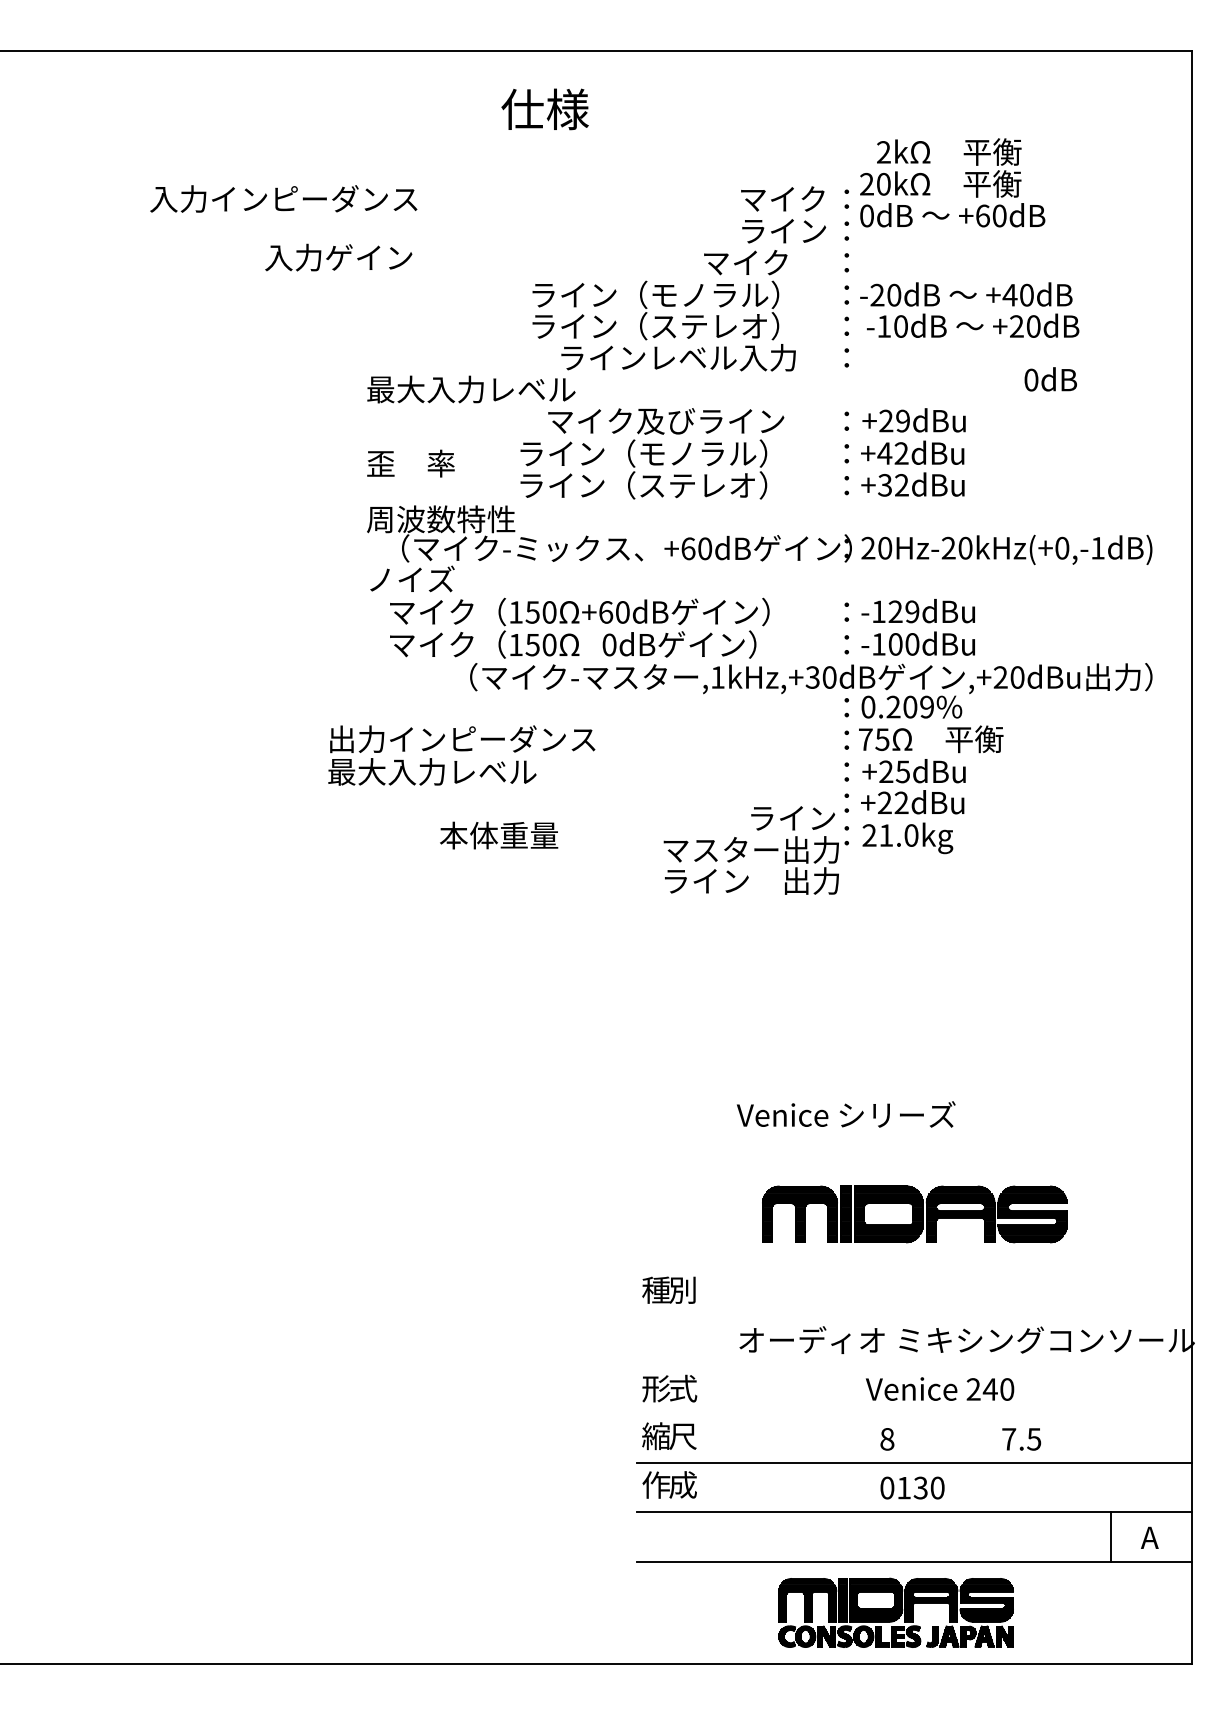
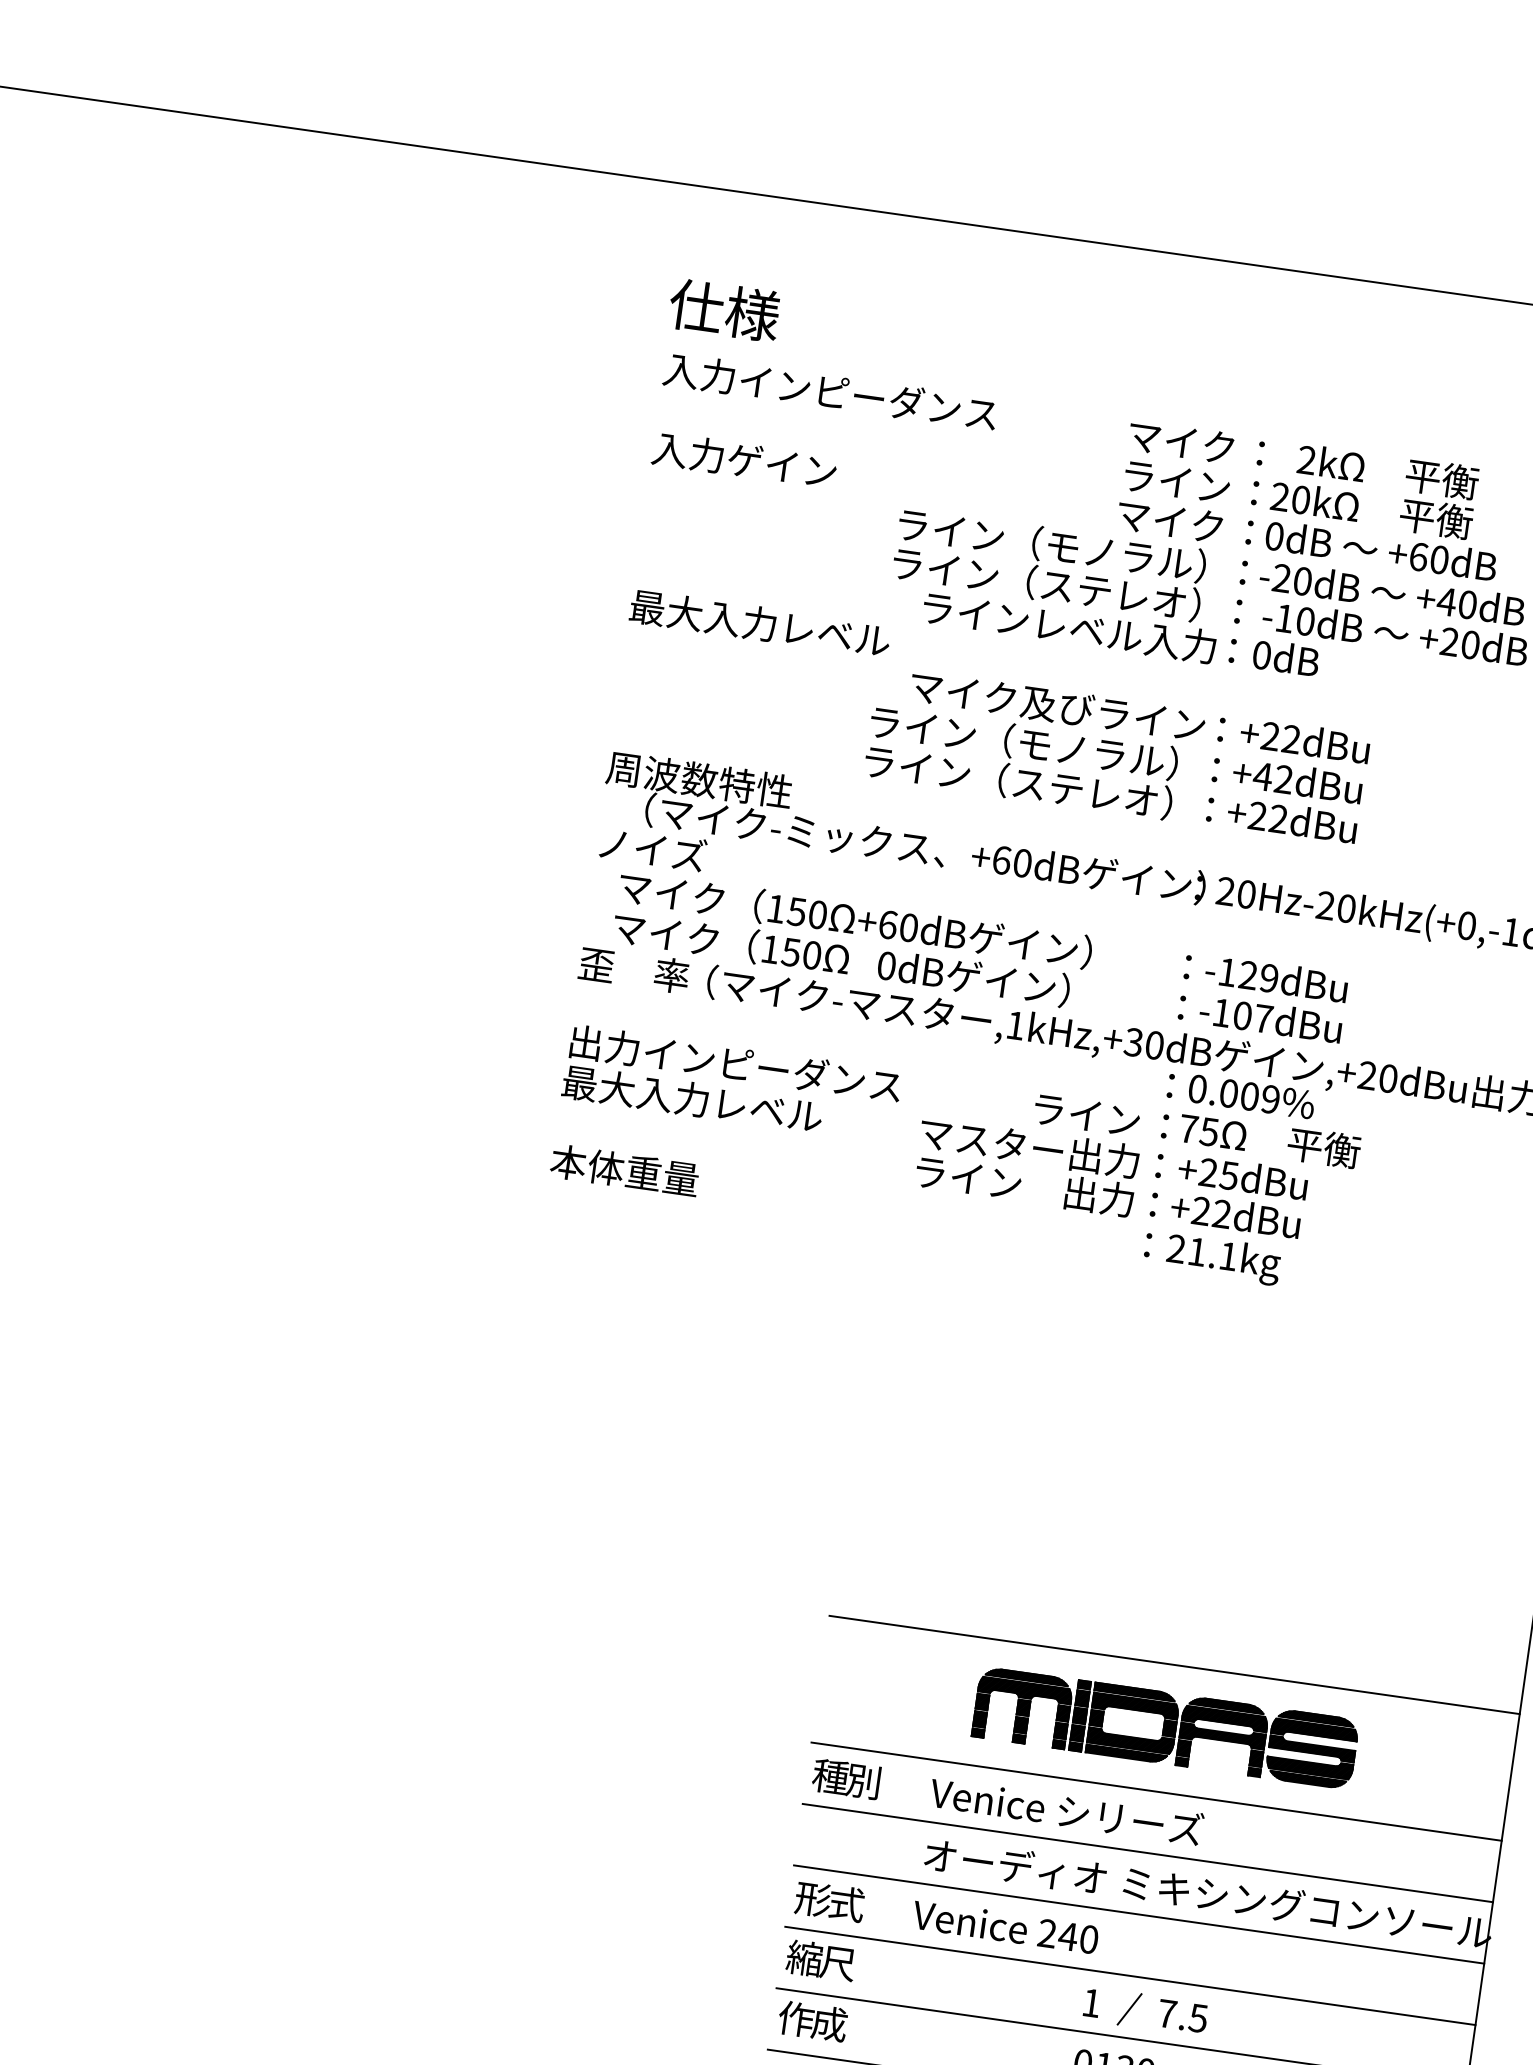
text: (544, 109) -> (723, 310), moved
text: (952, 182) -> (1386, 509), moved
text: (283, 198) -> (830, 391), moved
text: (338, 257) -> (744, 460), moved
text: (663, 310) -> (1059, 566), moved
text: (1050, 379) -> (1285, 657), moved
text: (902, 421) -> (1290, 739), +29dBu -> +22dBu
text: (652, 453) -> (1035, 744), moved
text: (410, 463) -> (633, 969), moved
text: (885, 485) -> (1258, 816), +32dBu -> +22dBu
text: (912, 644) -> (1263, 1019), -100dBu -> -107dBu
text: (893, 706) -> (1229, 1092), 0.209% -> 0.009%
text: (461, 755) -> (731, 1084), moved
text: (499, 835) -> (625, 1170), moved
text: (911, 835) -> (1228, 1256), 21.0kg -> 21.1kg
text: (750, 850) -> (1028, 1147), moved
text: (846, 1114) -> (1067, 1810), moved
line: (914, 1163) -> (1174, 1664), added
line: (914, 1265) -> (1156, 1791), added
line: (914, 1314) -> (1147, 1852), added
line: (914, 1364) -> (1138, 1914), added
text: (939, 1388) -> (1005, 1926), moved
line: (914, 1413) -> (1129, 1975), added
text: (887, 1439) -> (1091, 2003), 8 -> 1
line: (917, 1439) -> (1129, 2008), added
text: (1021, 1439) -> (1182, 2016), moved

